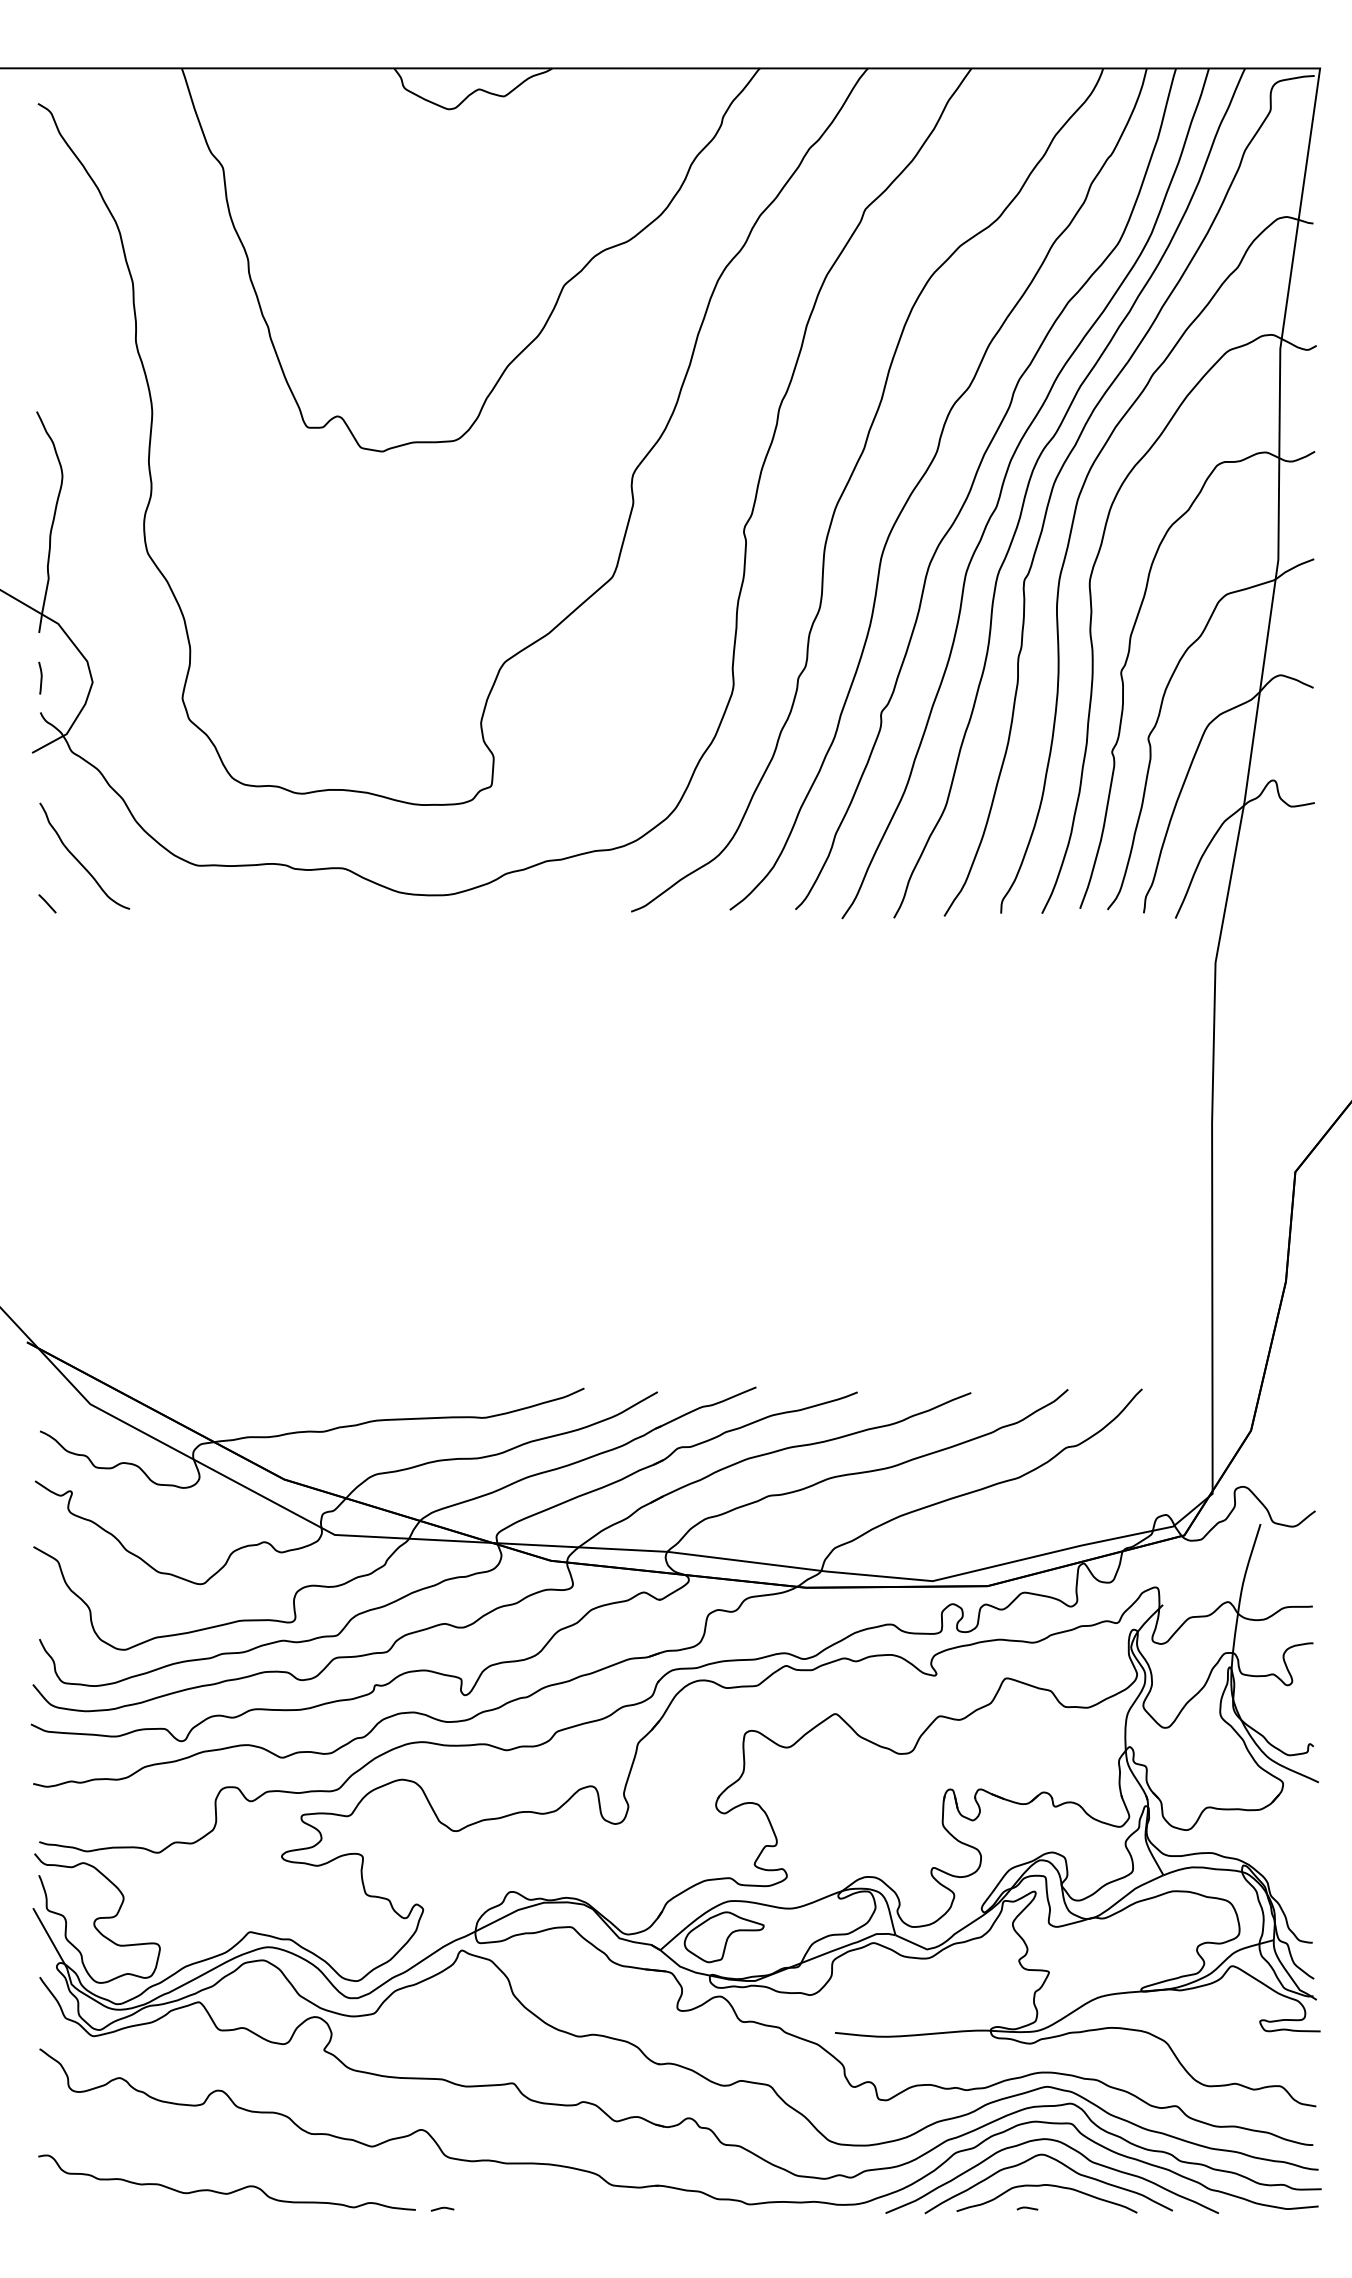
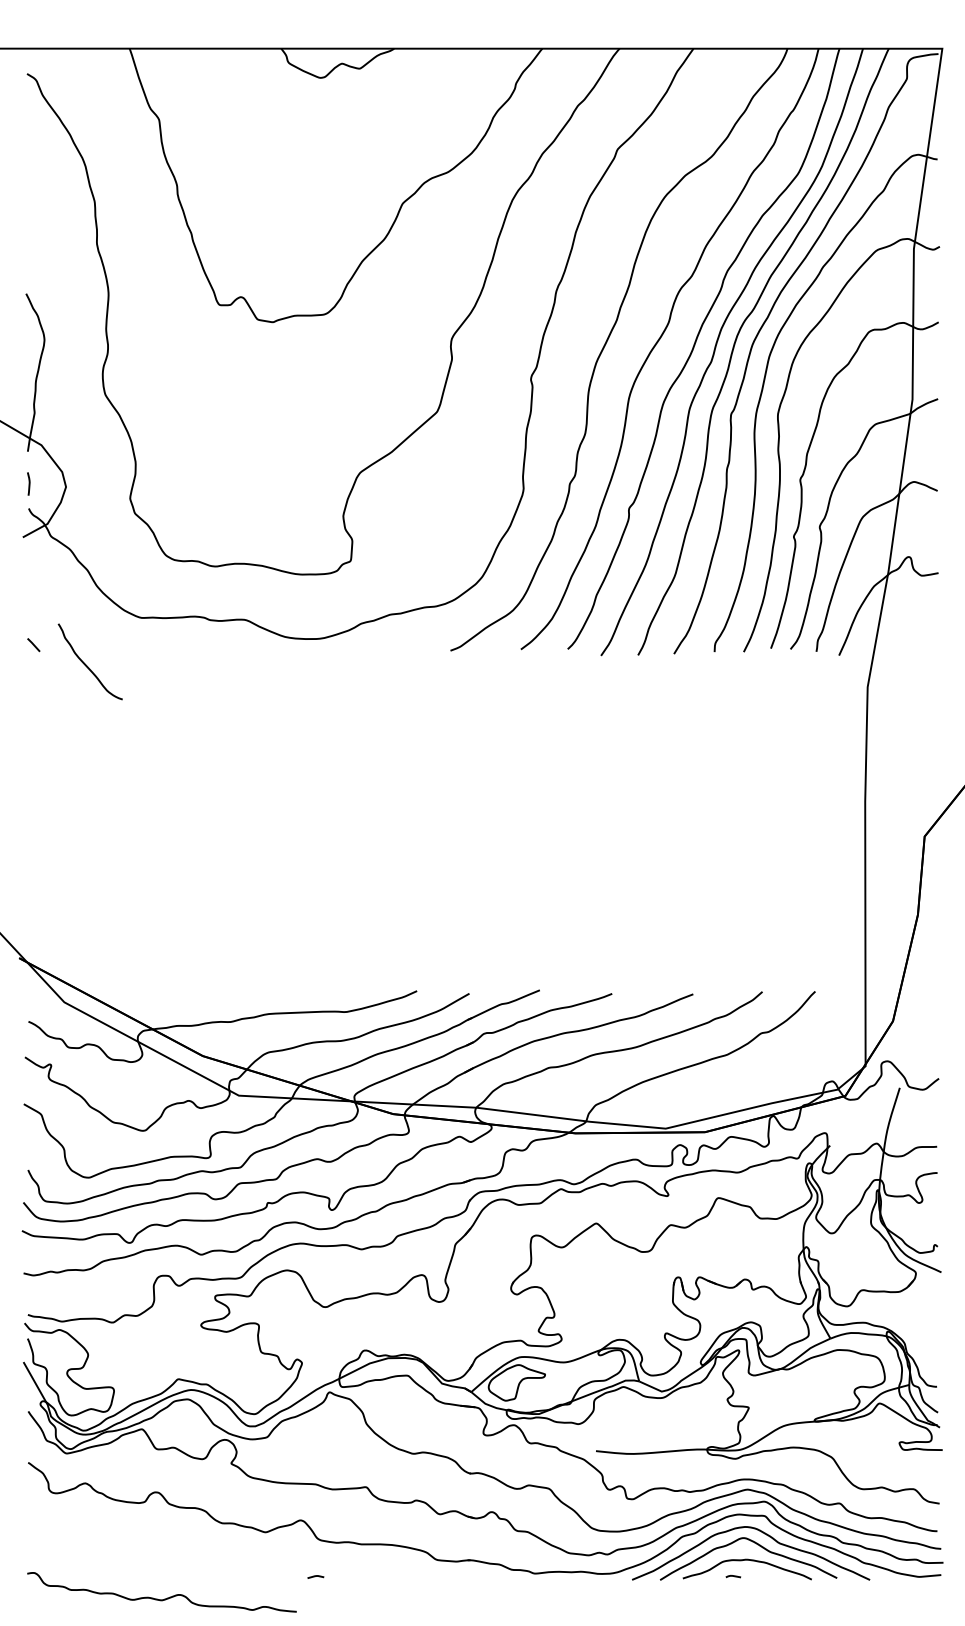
curve: (78, 859) -> (85, 664), moved
curve: (225, 2192) -> (160, 1599), moved

